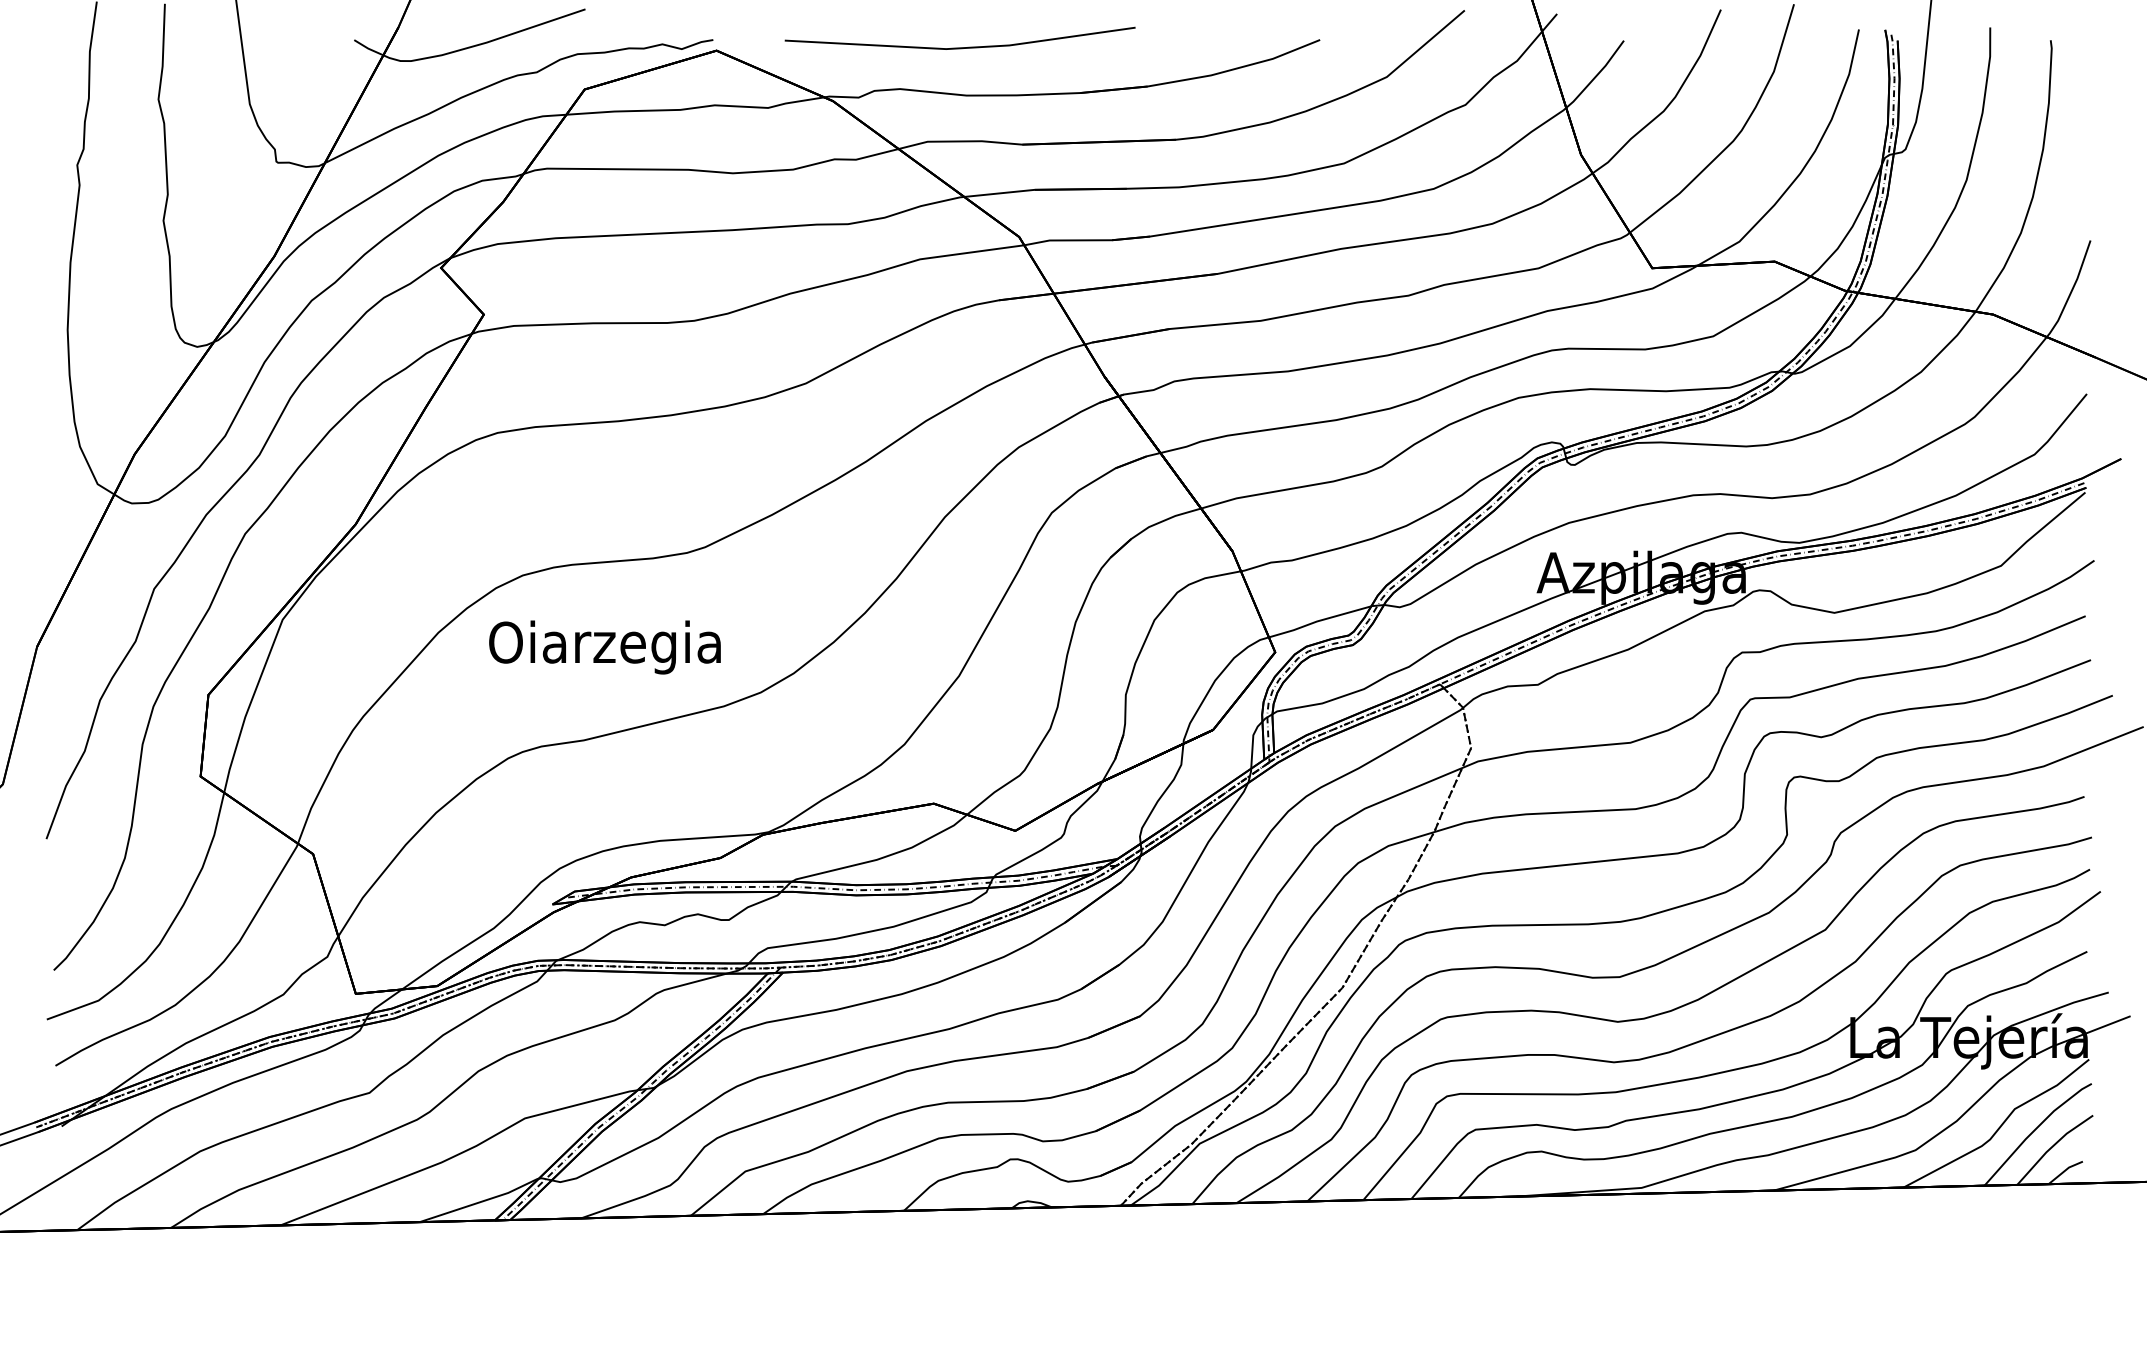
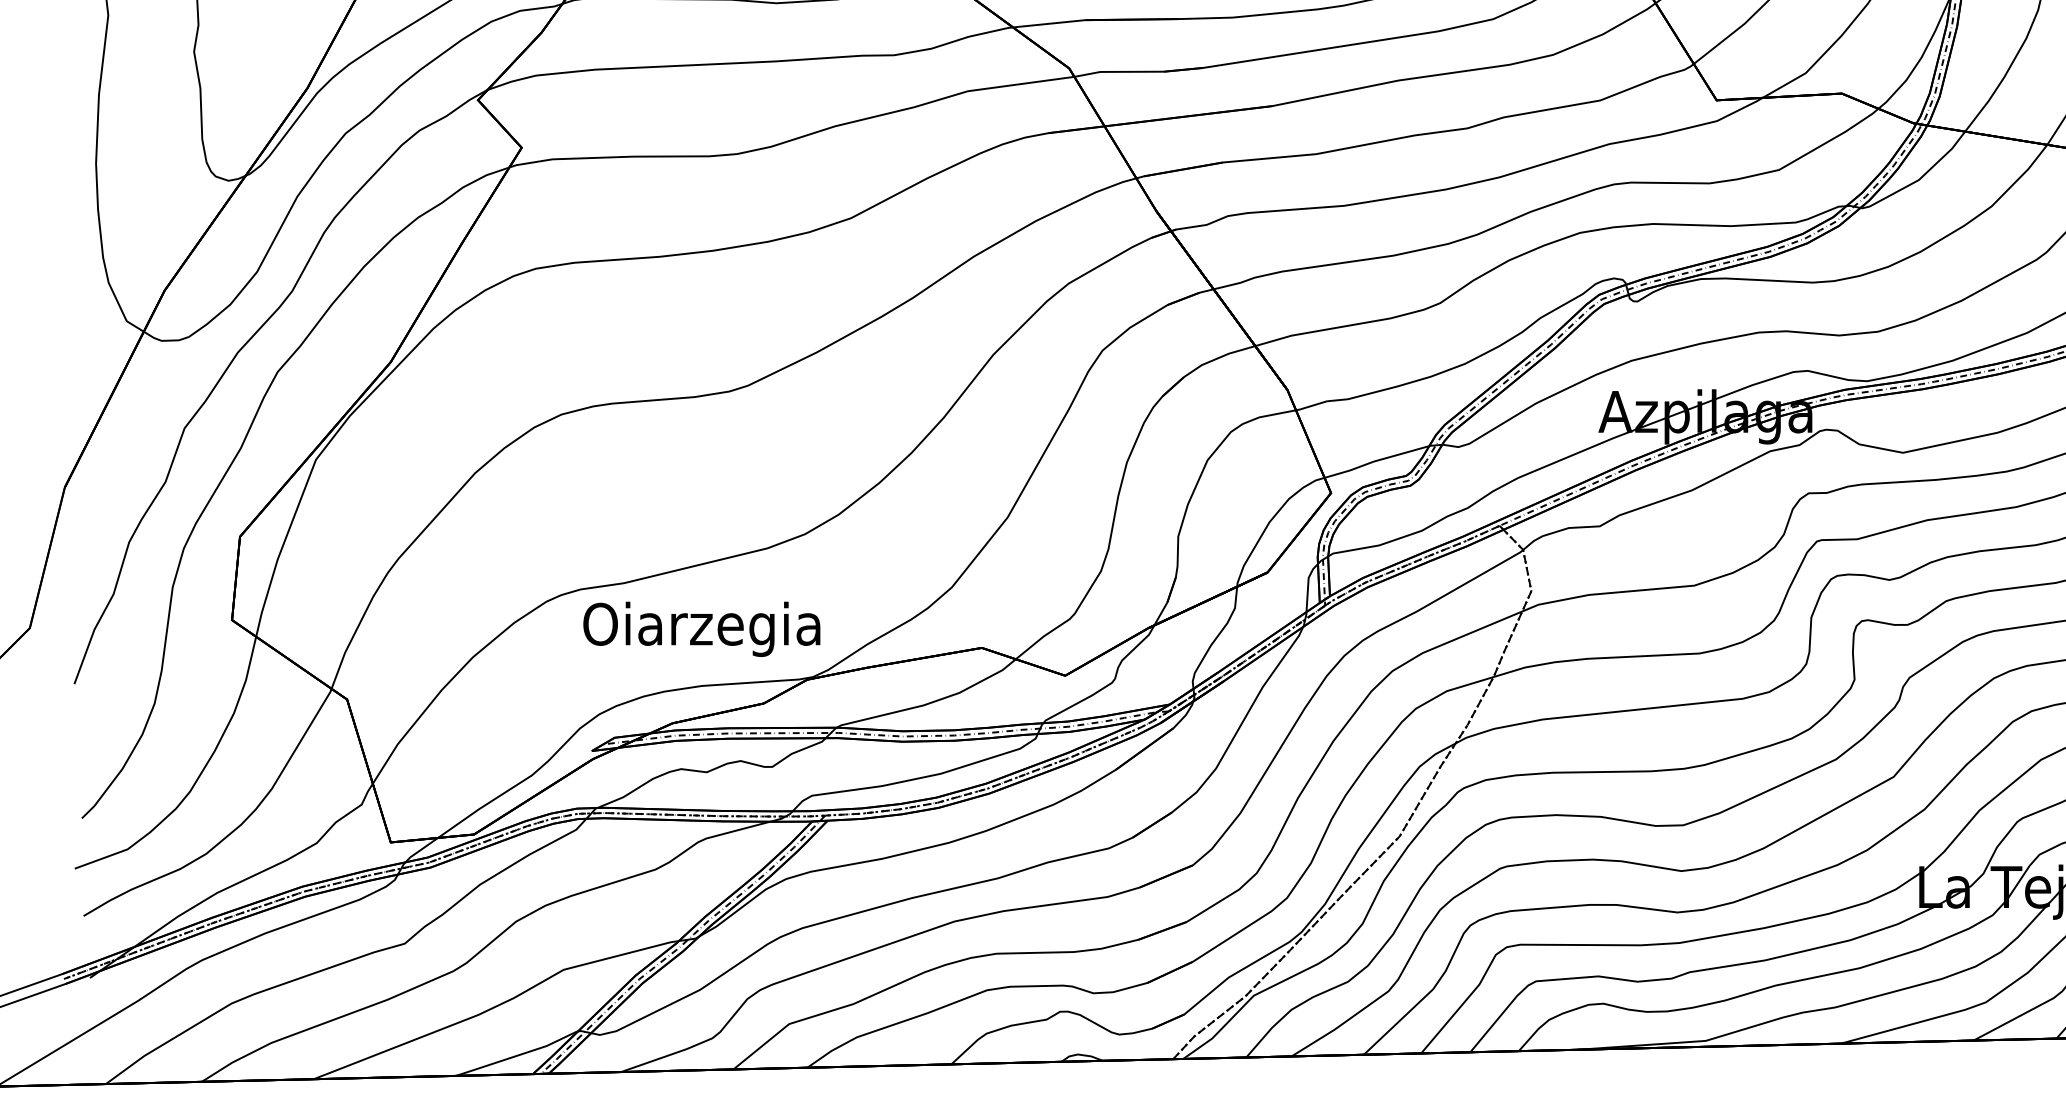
text: (604, 647) -> (701, 629), moved

